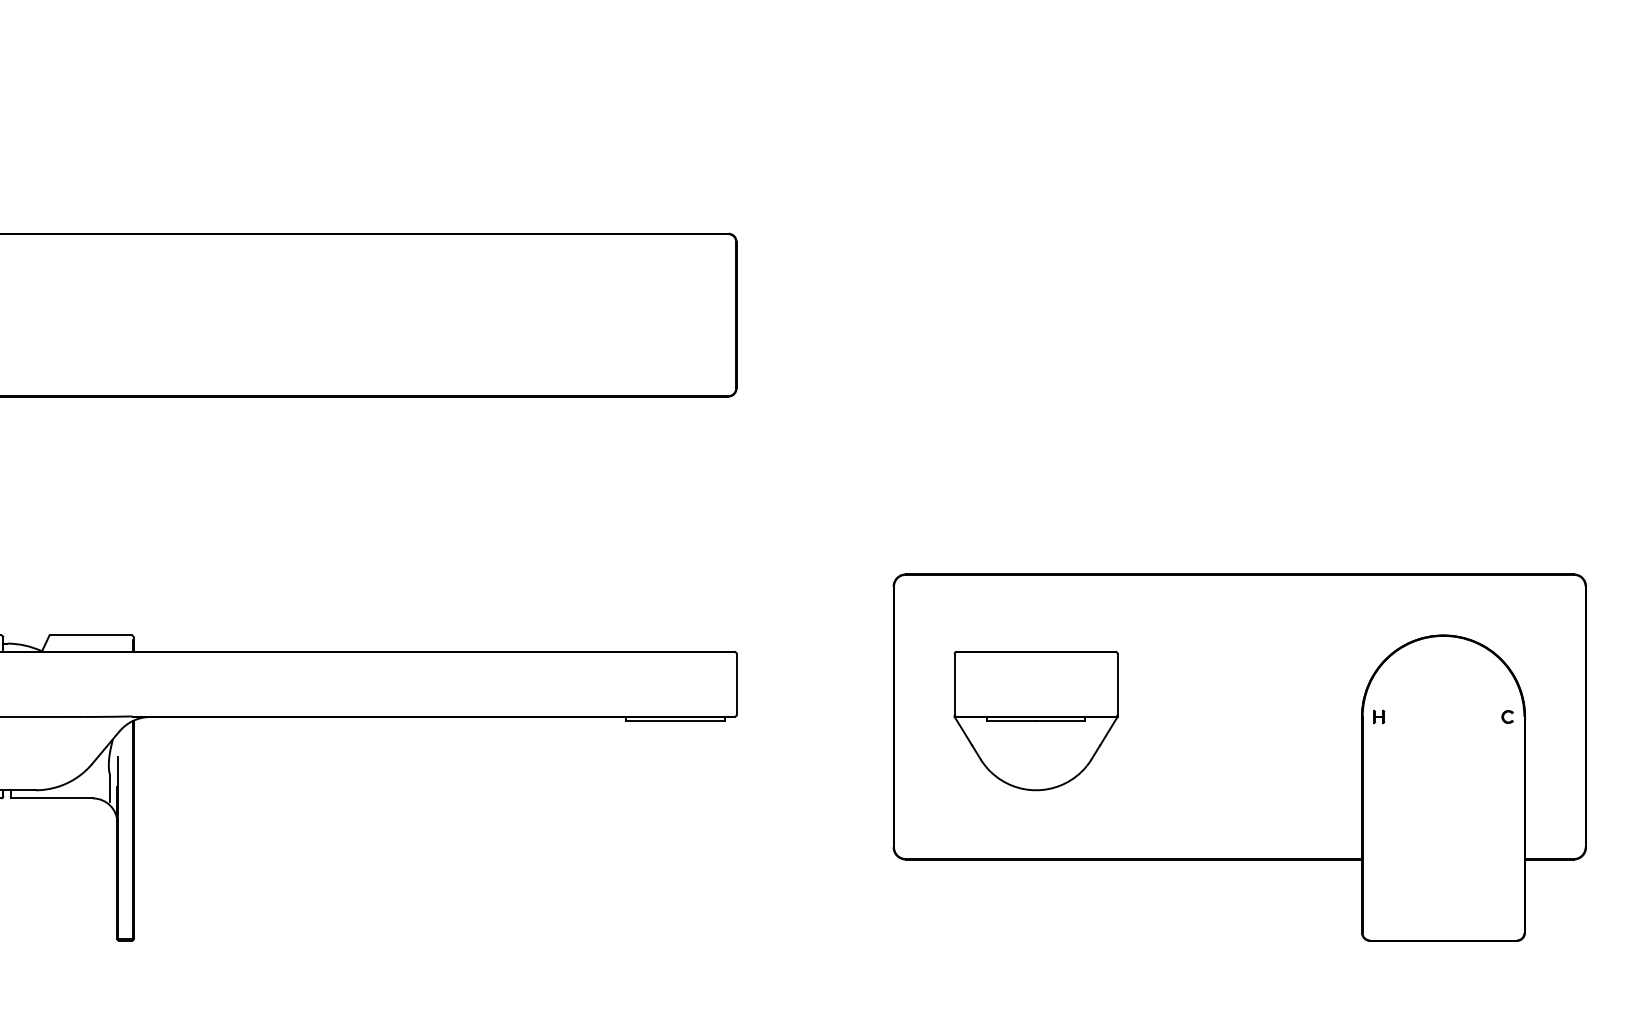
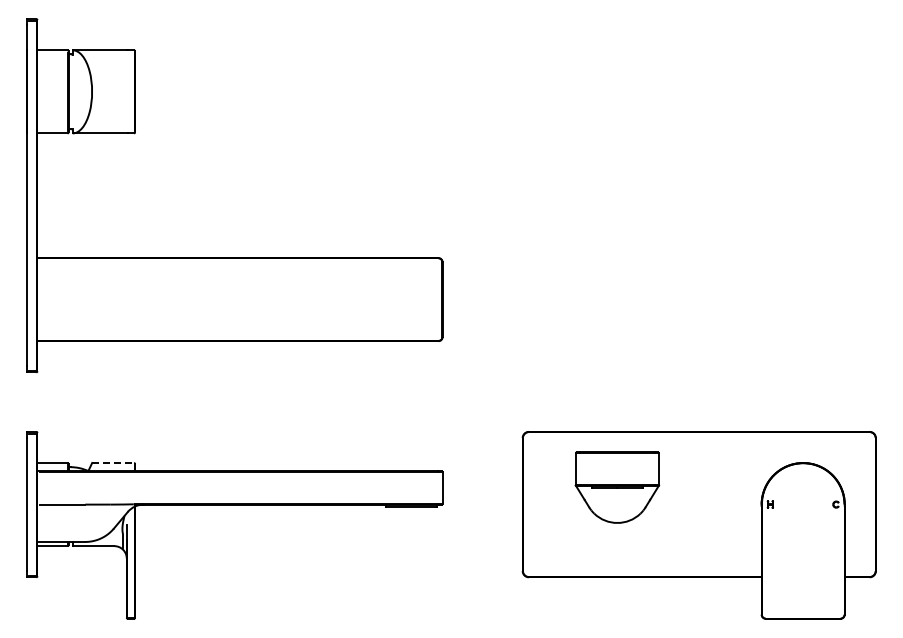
line: (91, 636) -> (113, 463), solid -> dashed
part: (1036, 720) -> (617, 487), moved

